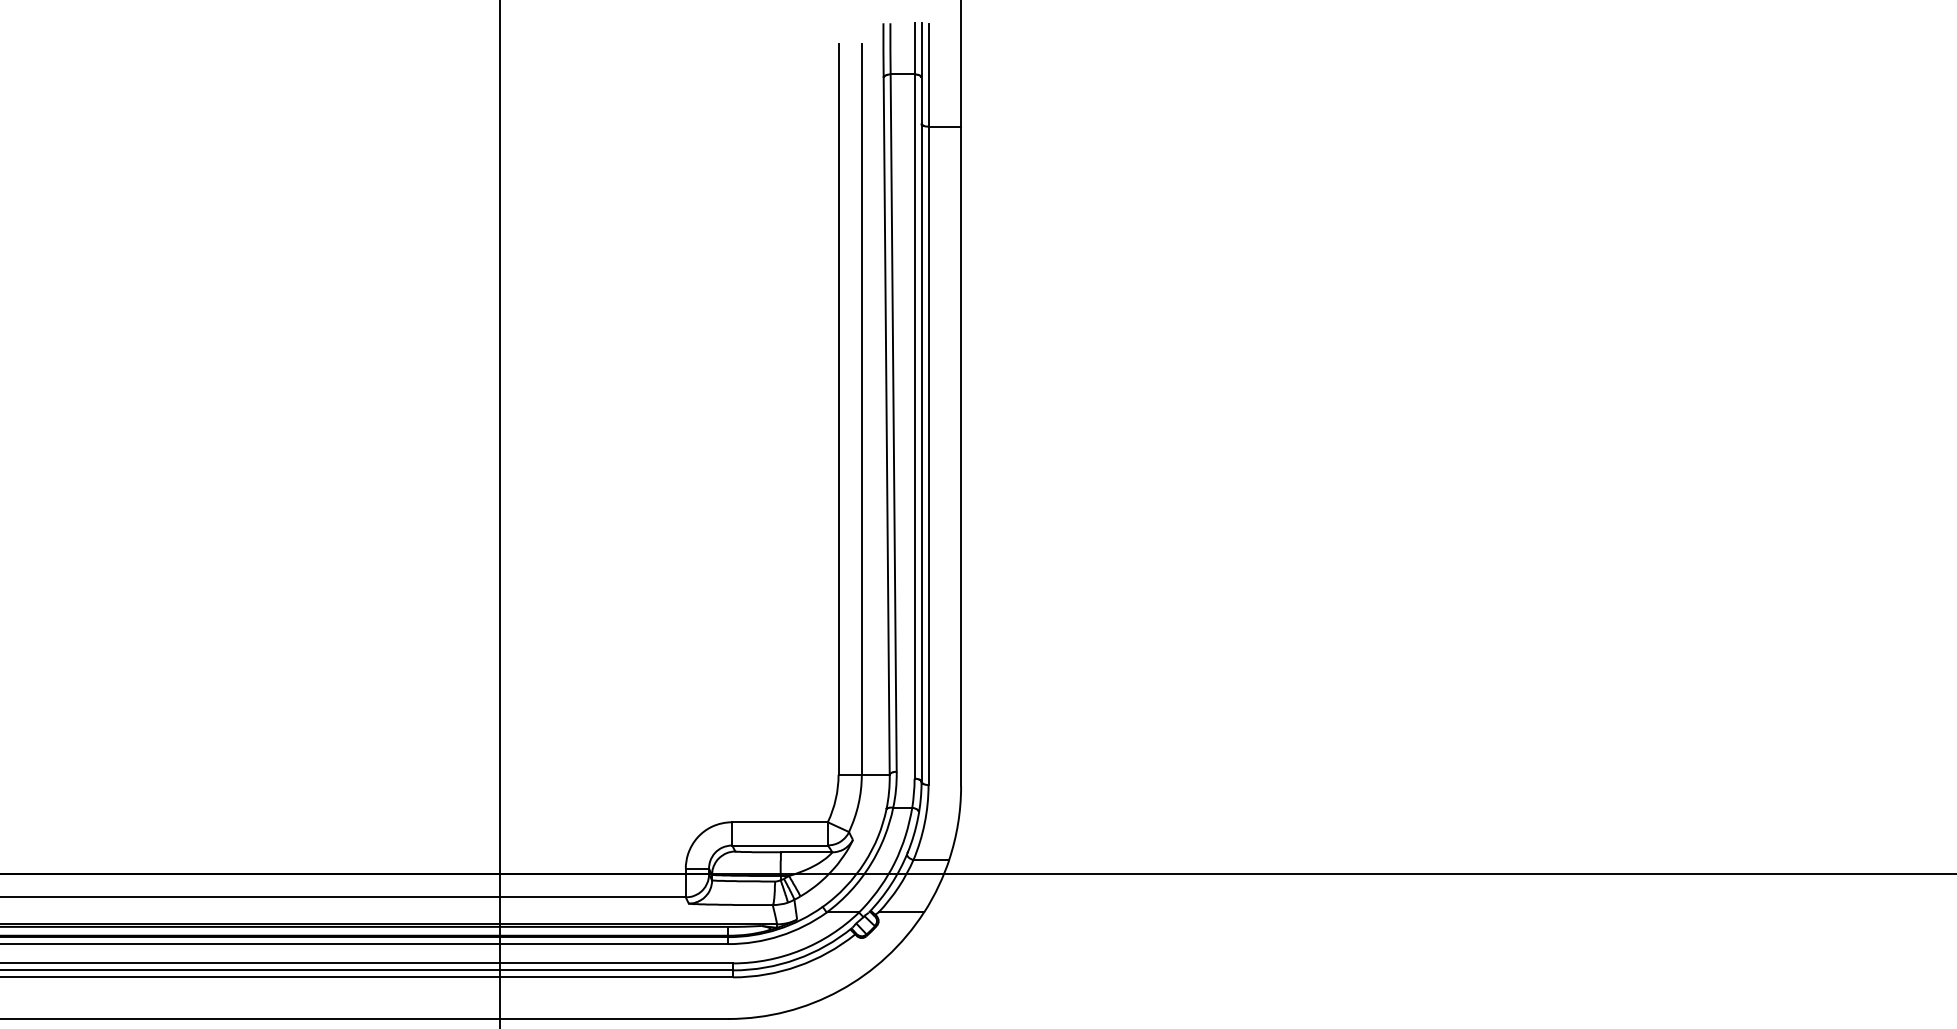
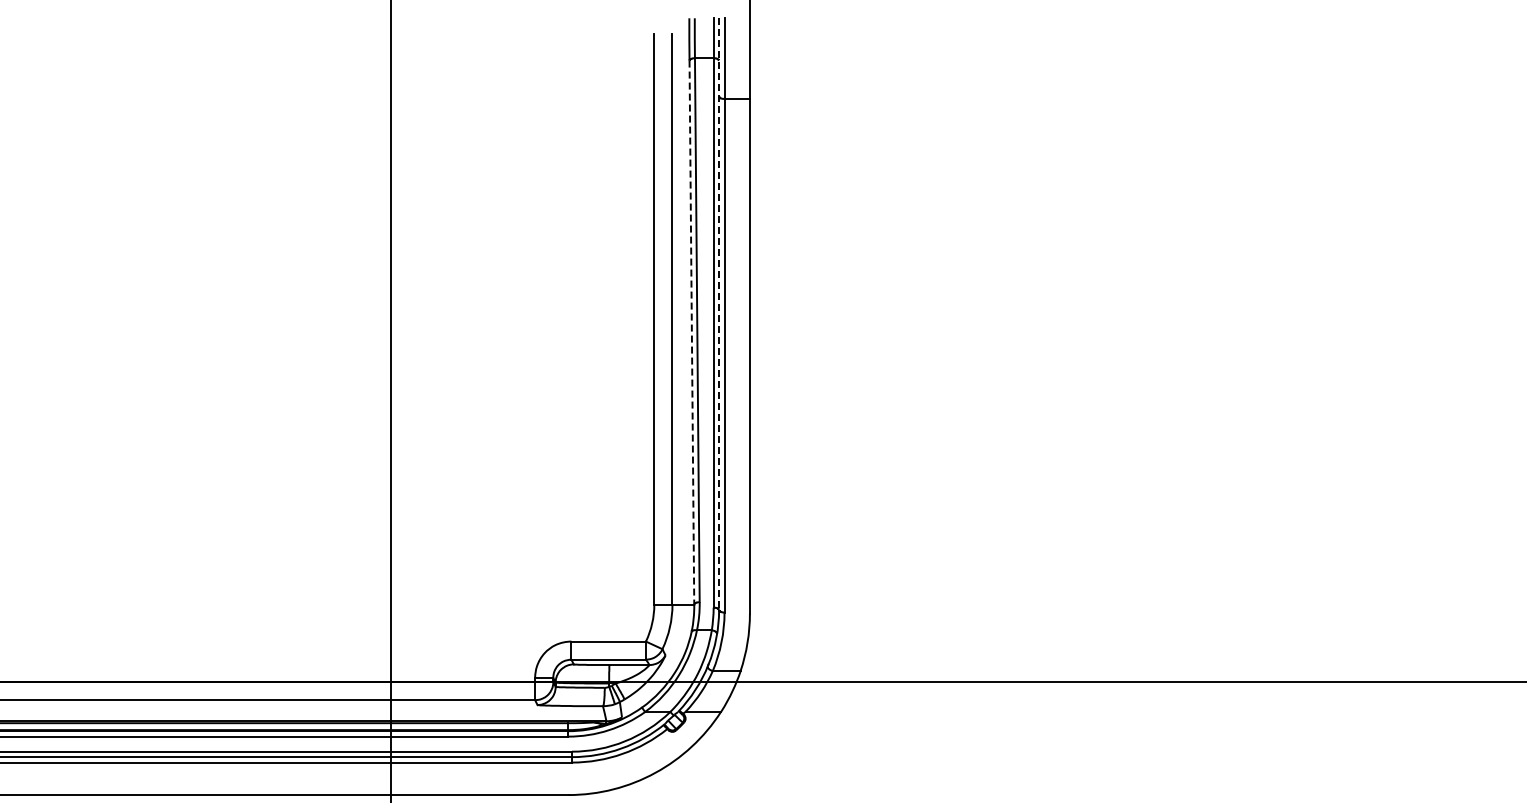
line: (922, 402) -> (719, 314), solid -> dashed
line: (886, 427) -> (691, 333), solid -> dashed

